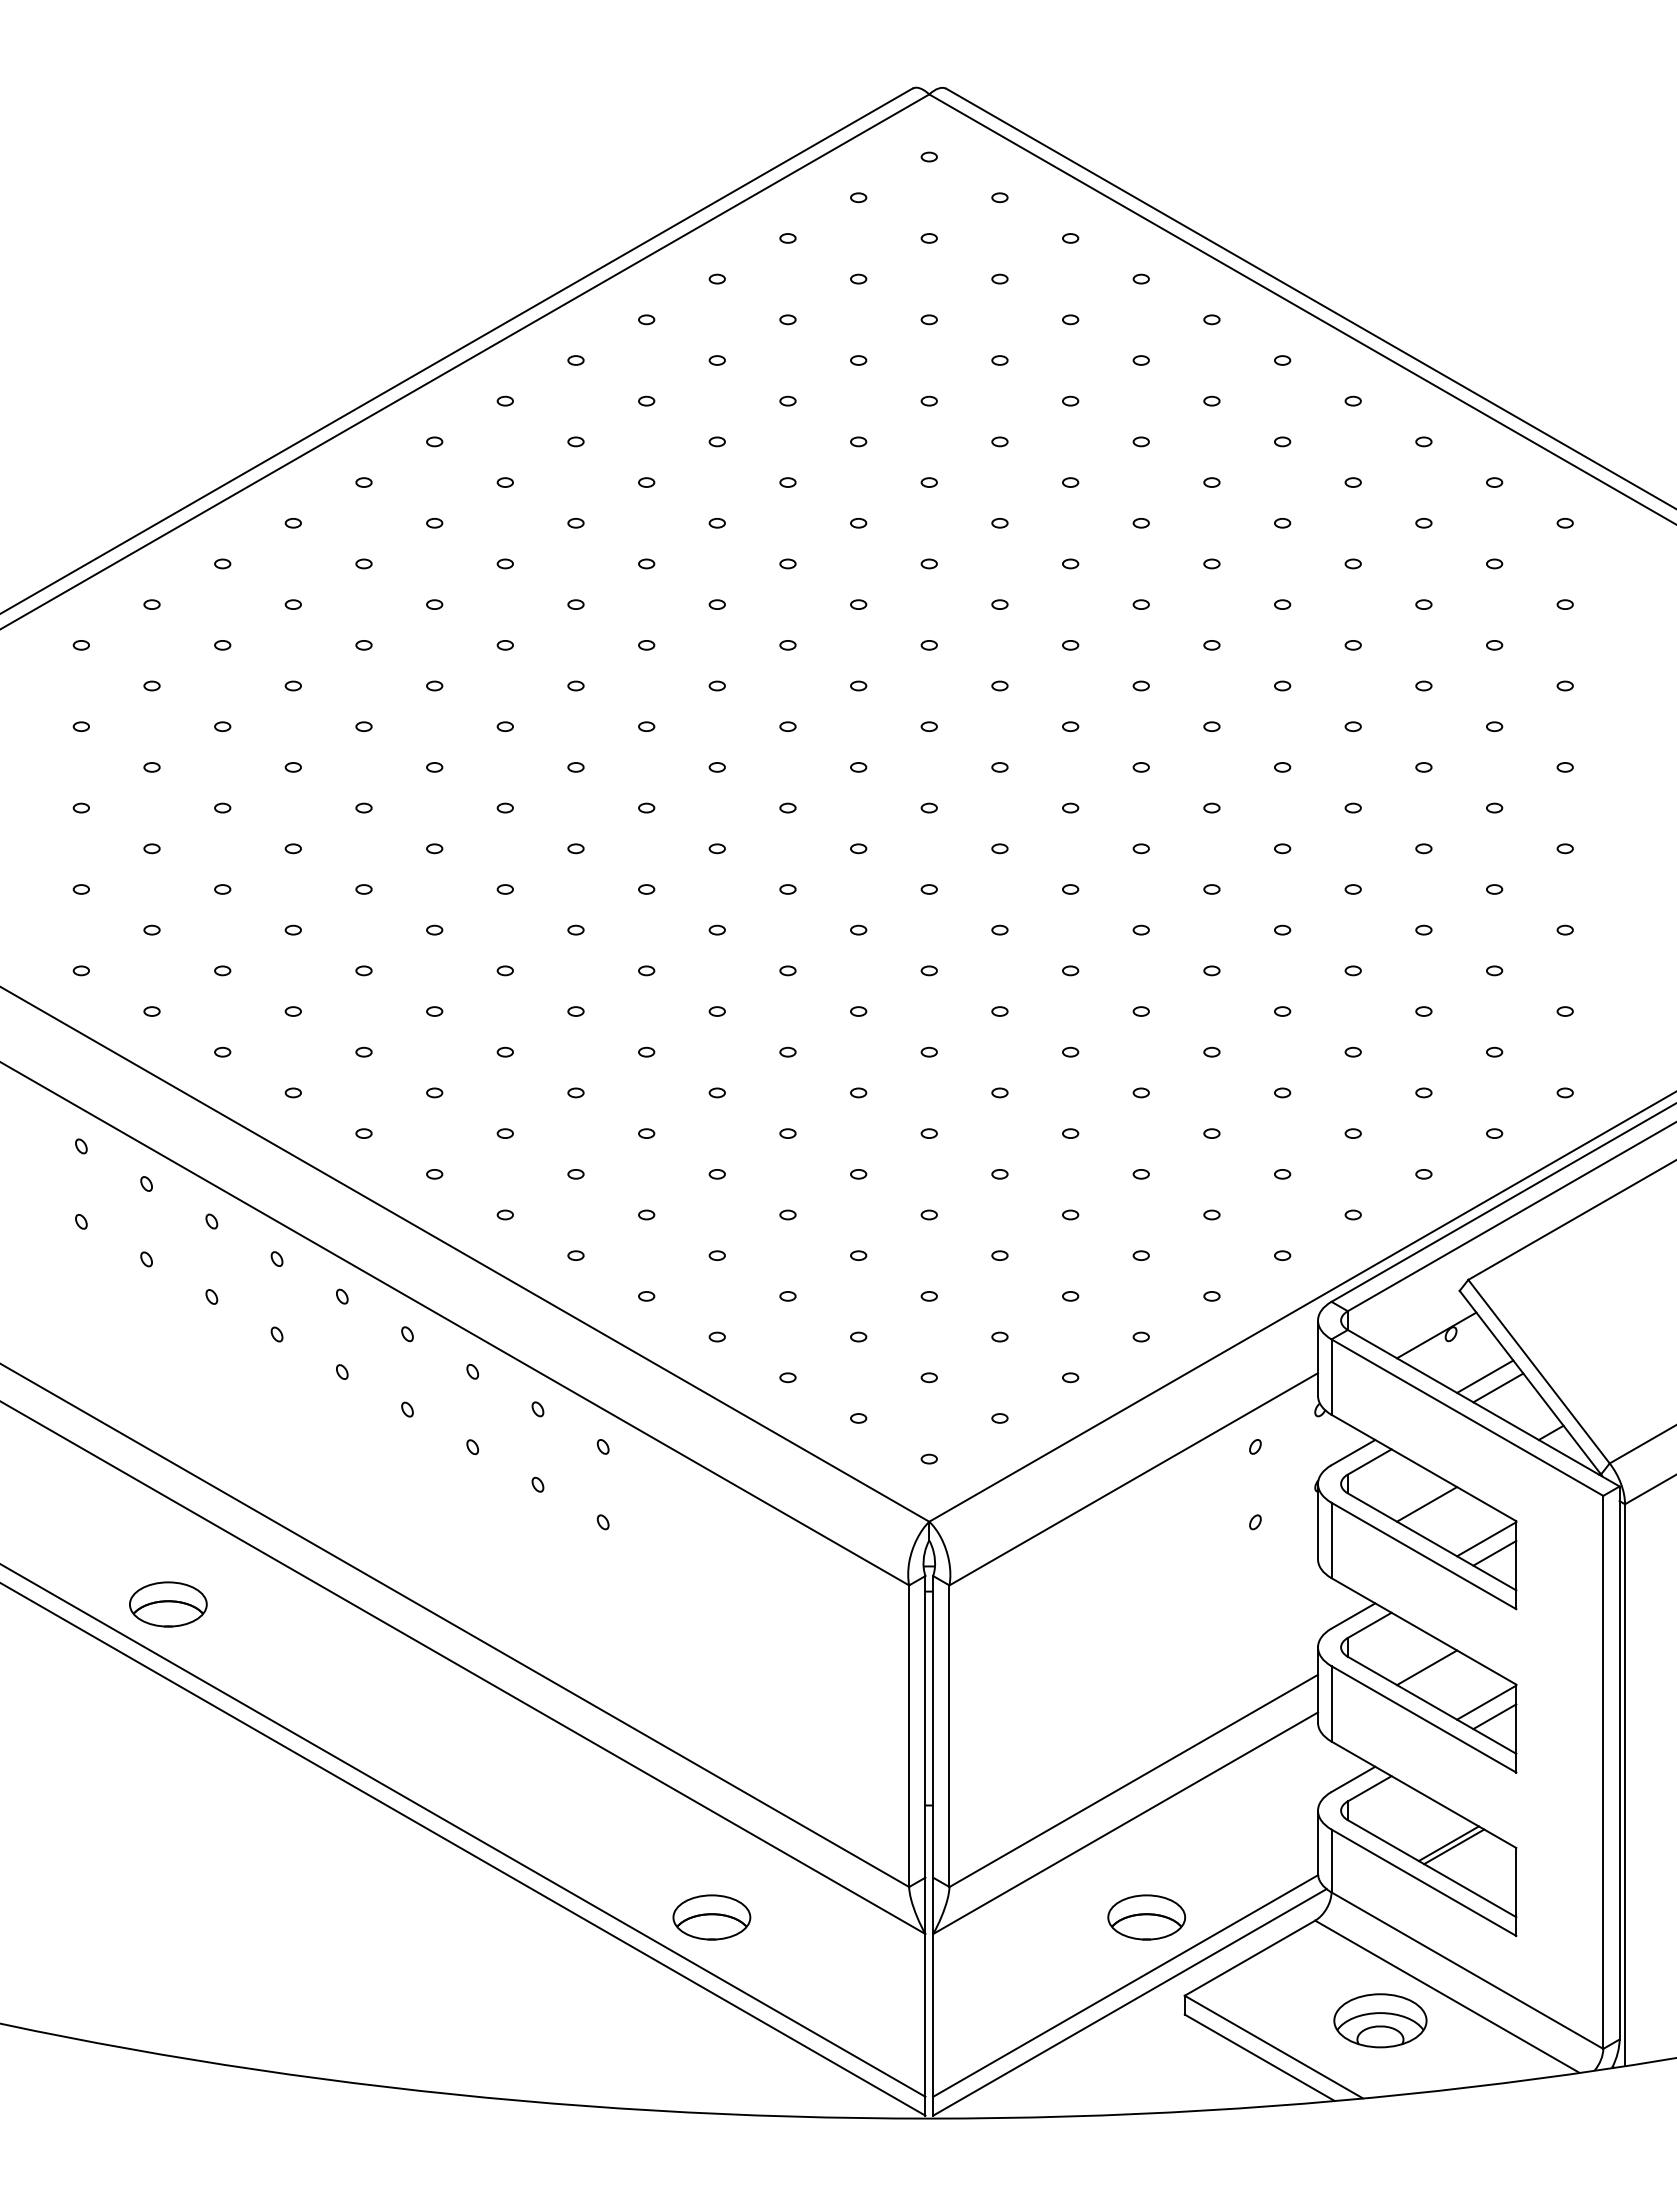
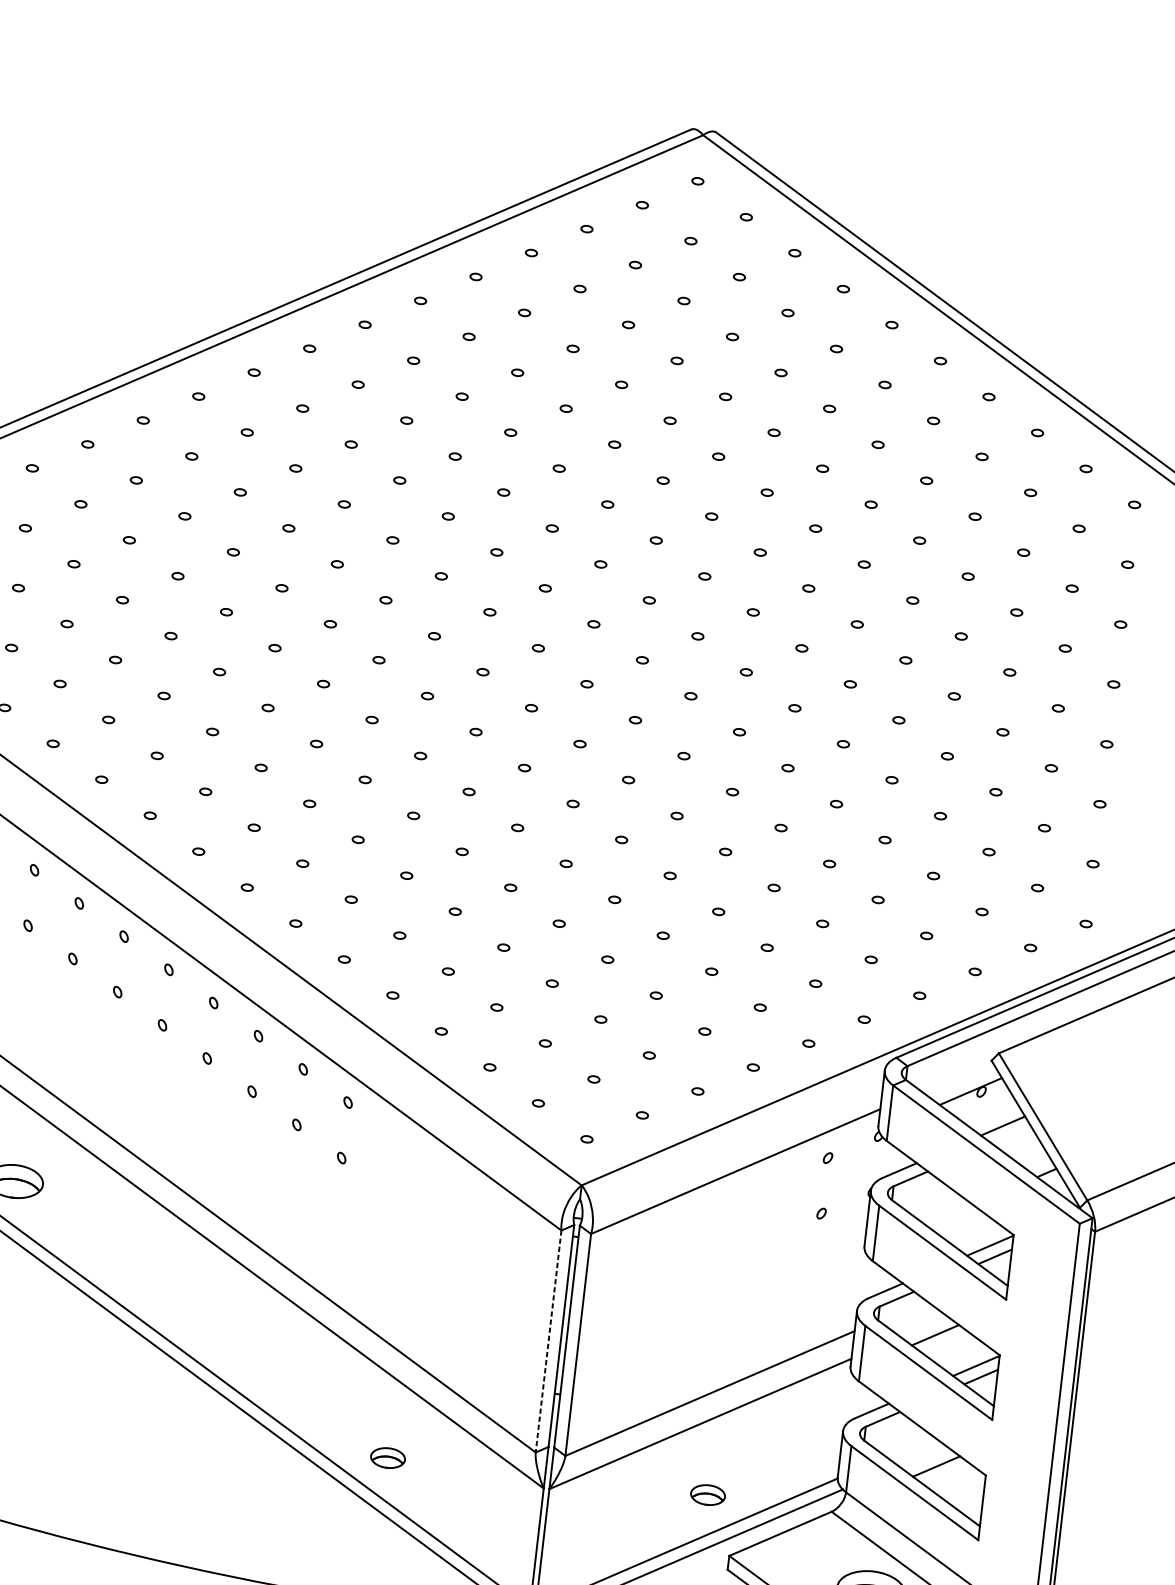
line: (1498, 1387) -> (1011, 1135), removed
line: (1427, 1504) -> (949, 1215), removed
line: (909, 1736) -> (548, 1341), solid -> dashed
line: (1454, 1846) -> (940, 1469), removed
part: (711, 1917) -> (387, 1458), size x0.6
part: (1146, 1917) -> (707, 1495), size x0.6

